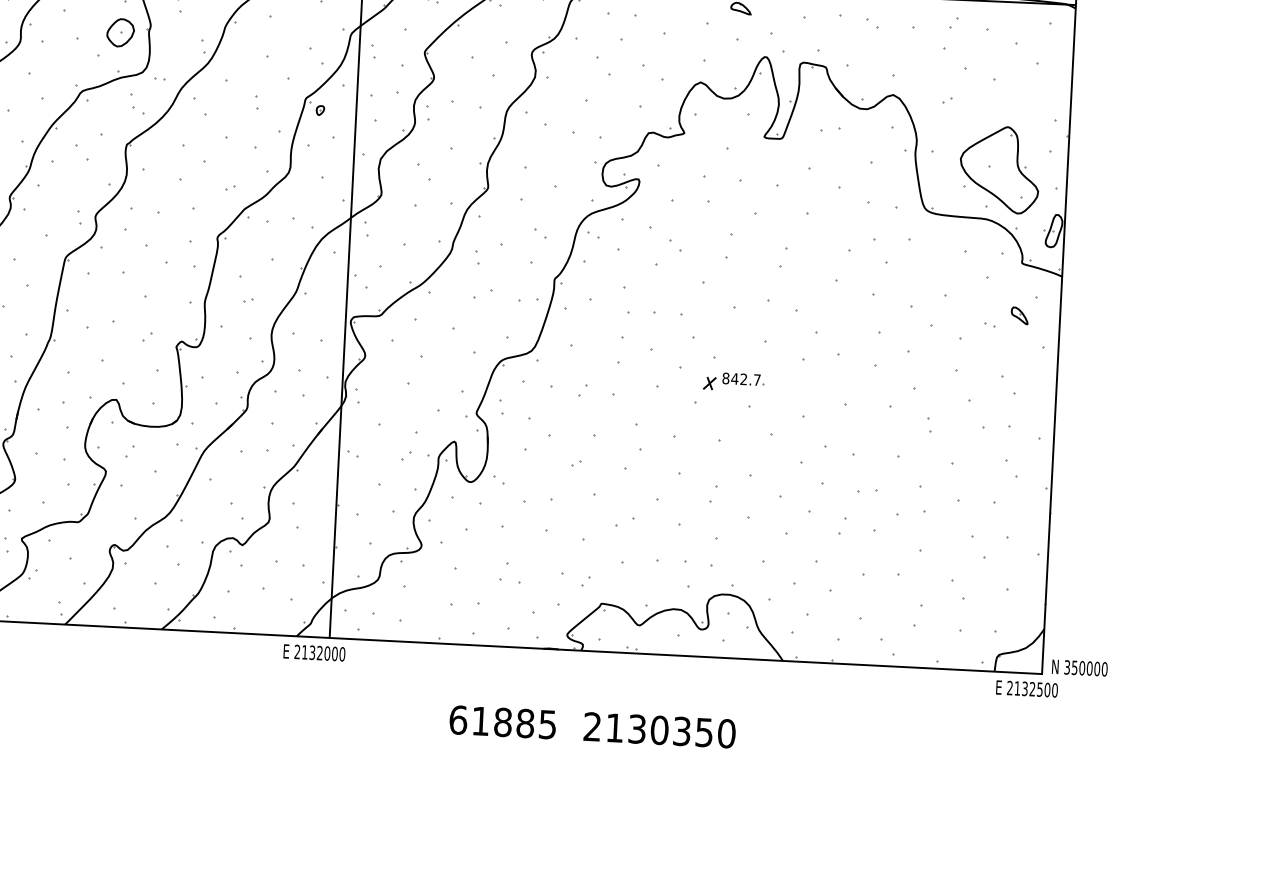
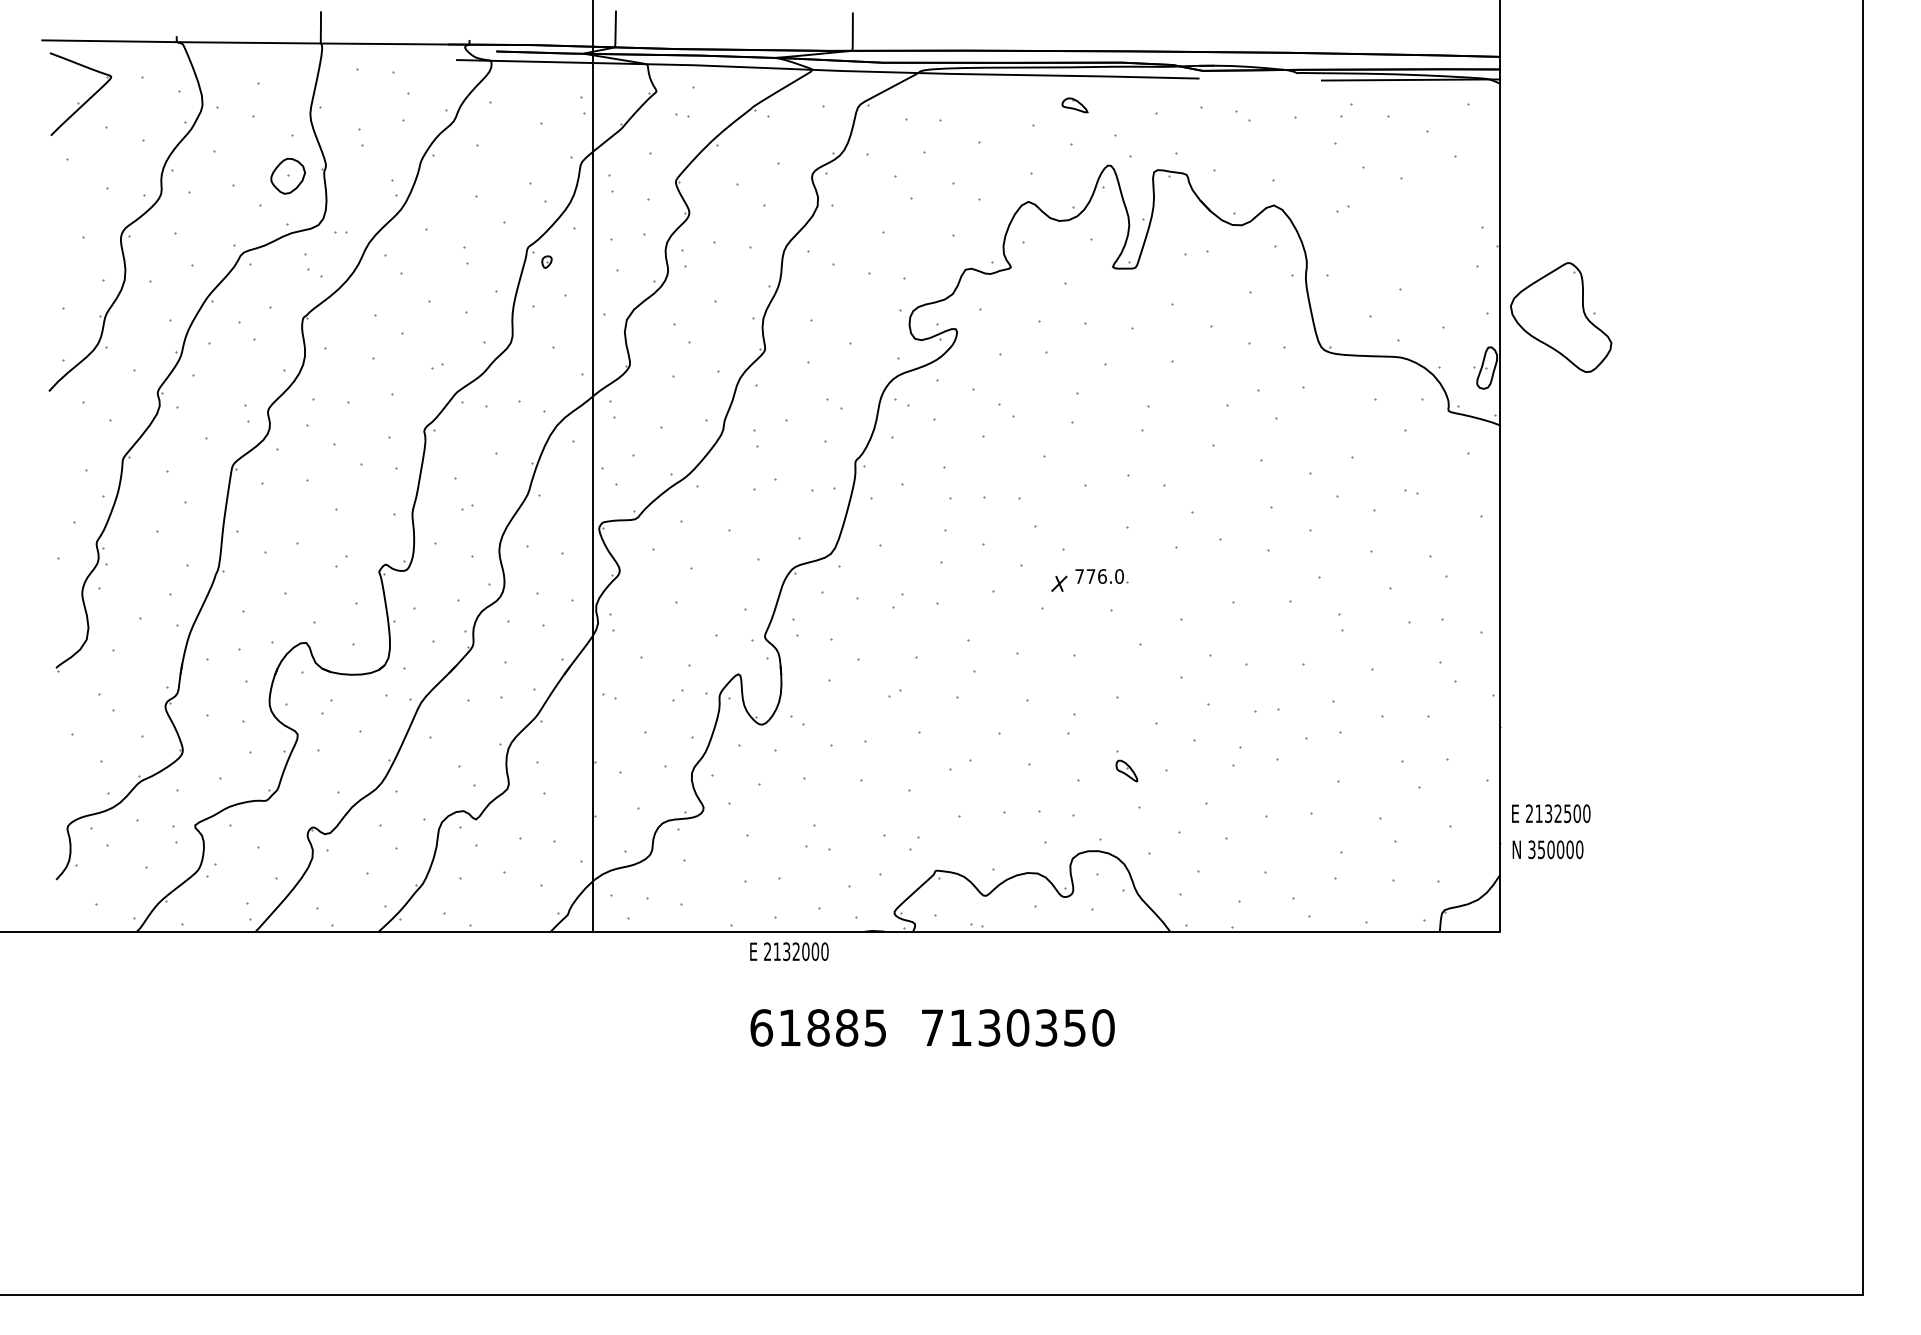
part: (1000, 169) -> (1561, 317), moved
part: (1019, 315) -> (1126, 770), moved
text: (741, 379) -> (1099, 576), 842.7 -> 776.0
text: (314, 652) -> (789, 951), moved
text: (1079, 667) -> (1547, 849), moved
text: (1027, 688) -> (1551, 813), moved
text: (591, 726) -> (931, 1027), 2130350 -> 7130350

